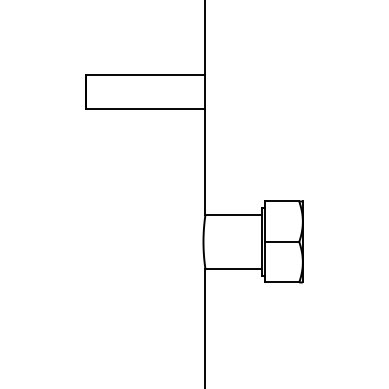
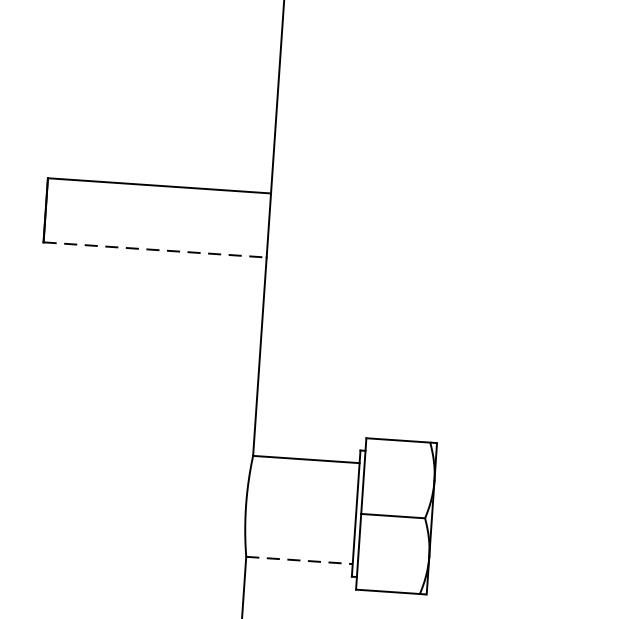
line: (145, 108) -> (154, 249), solid -> dashed
line: (234, 268) -> (300, 559), solid -> dashed

